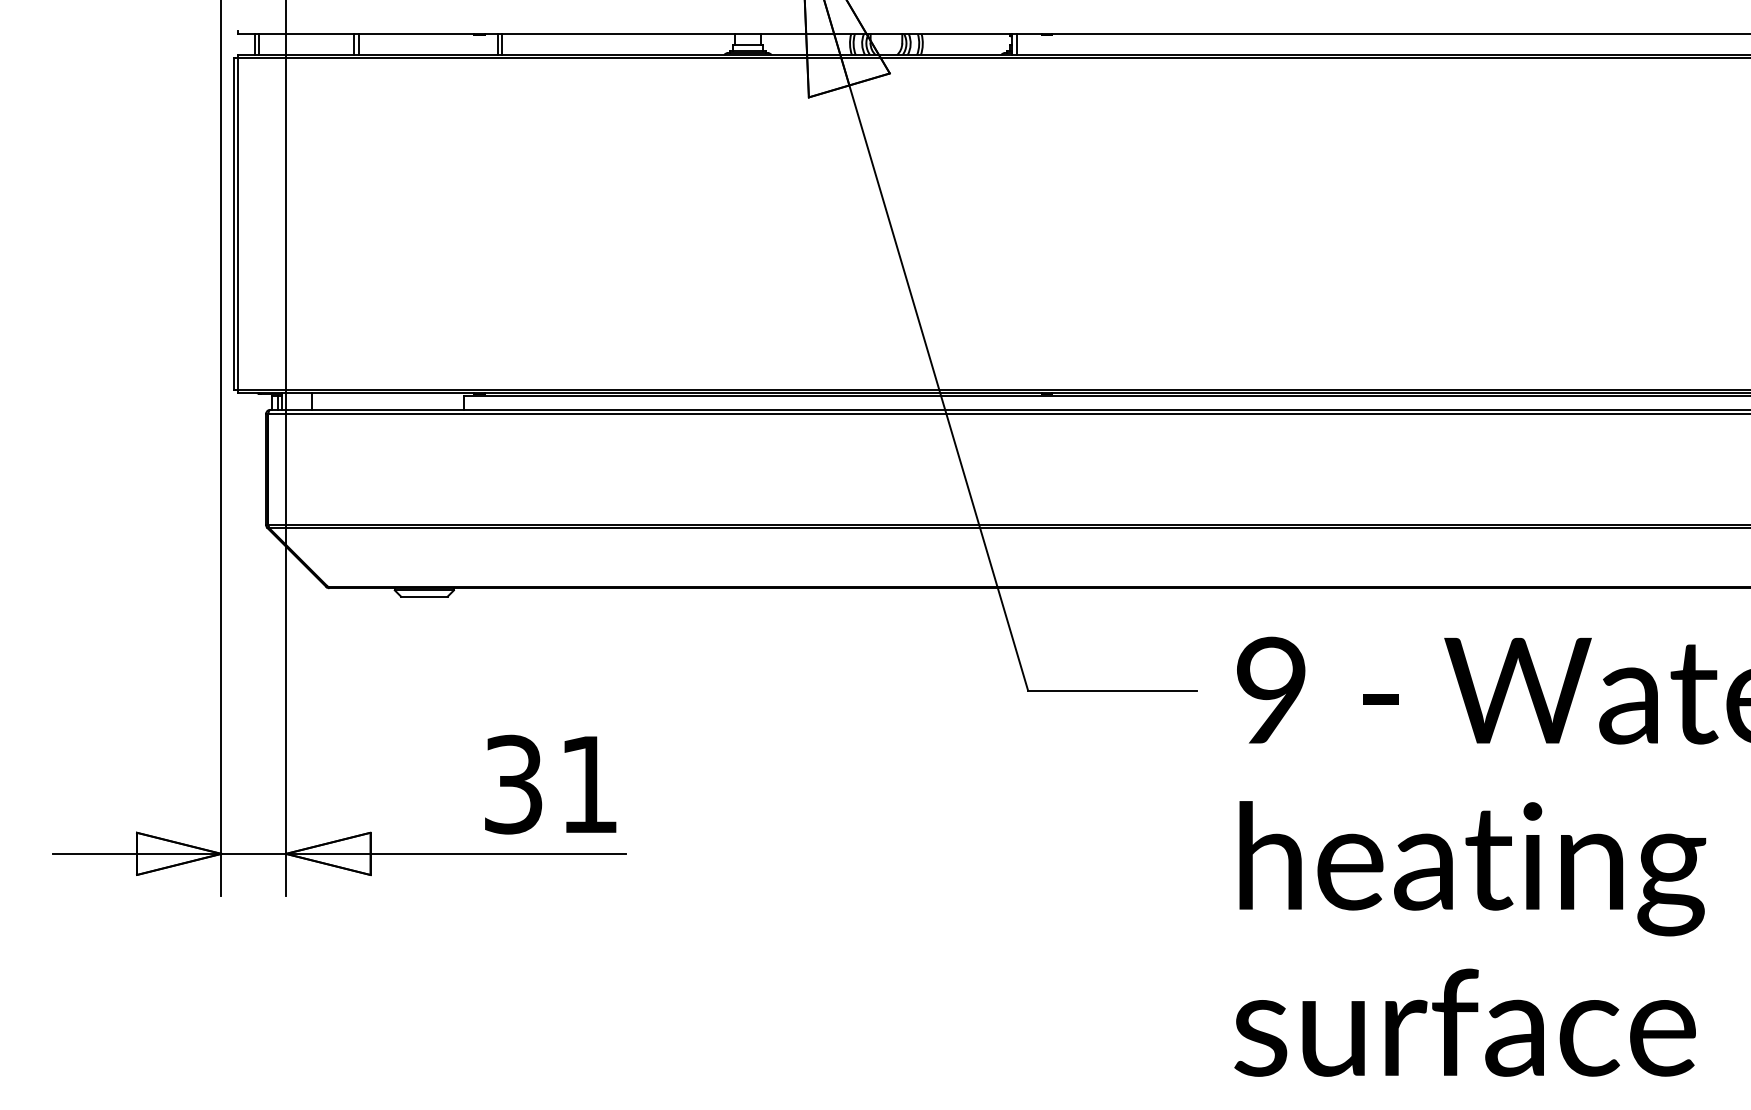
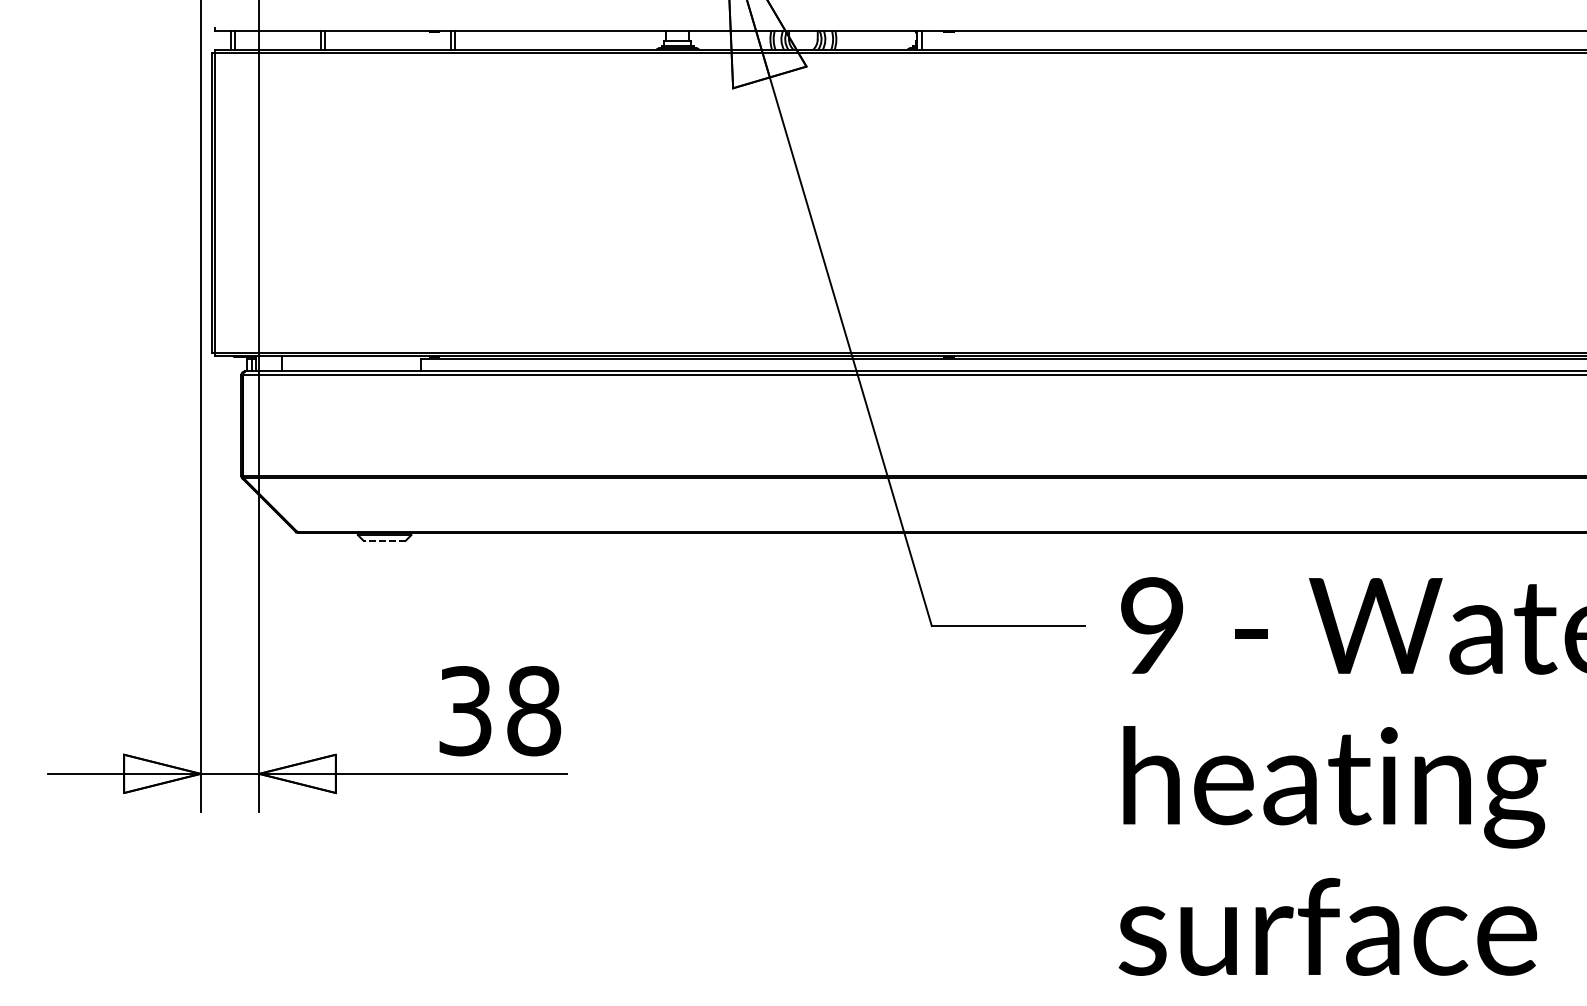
line: (423, 596) -> (383, 540), solid -> dashed
text: (589, 784) -> (534, 710), 31 -> 38

